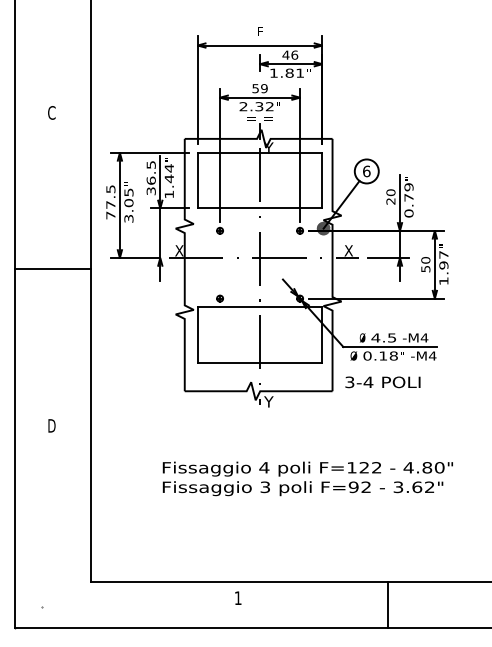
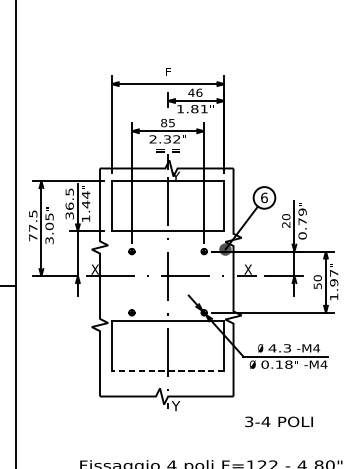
text: (259, 88) -> (167, 122), 59 -> 85
text: (392, 337) -> (287, 347), 4.5 -> 4.3
line: (259, 363) -> (167, 371), solid -> dashed
text: (382, 382) -> (278, 422), moved

